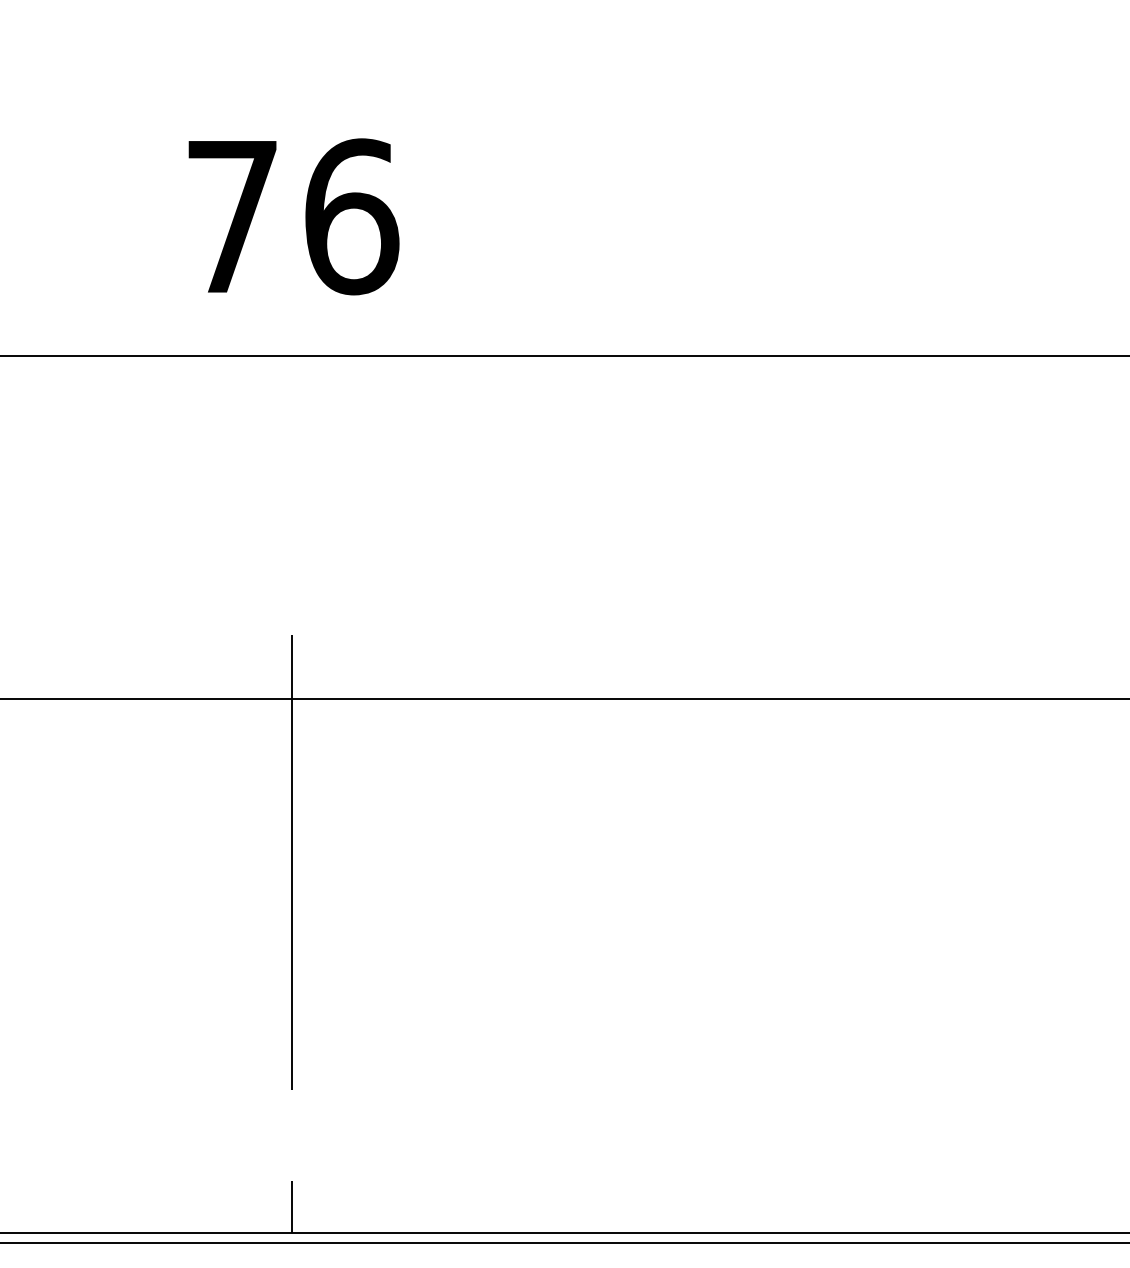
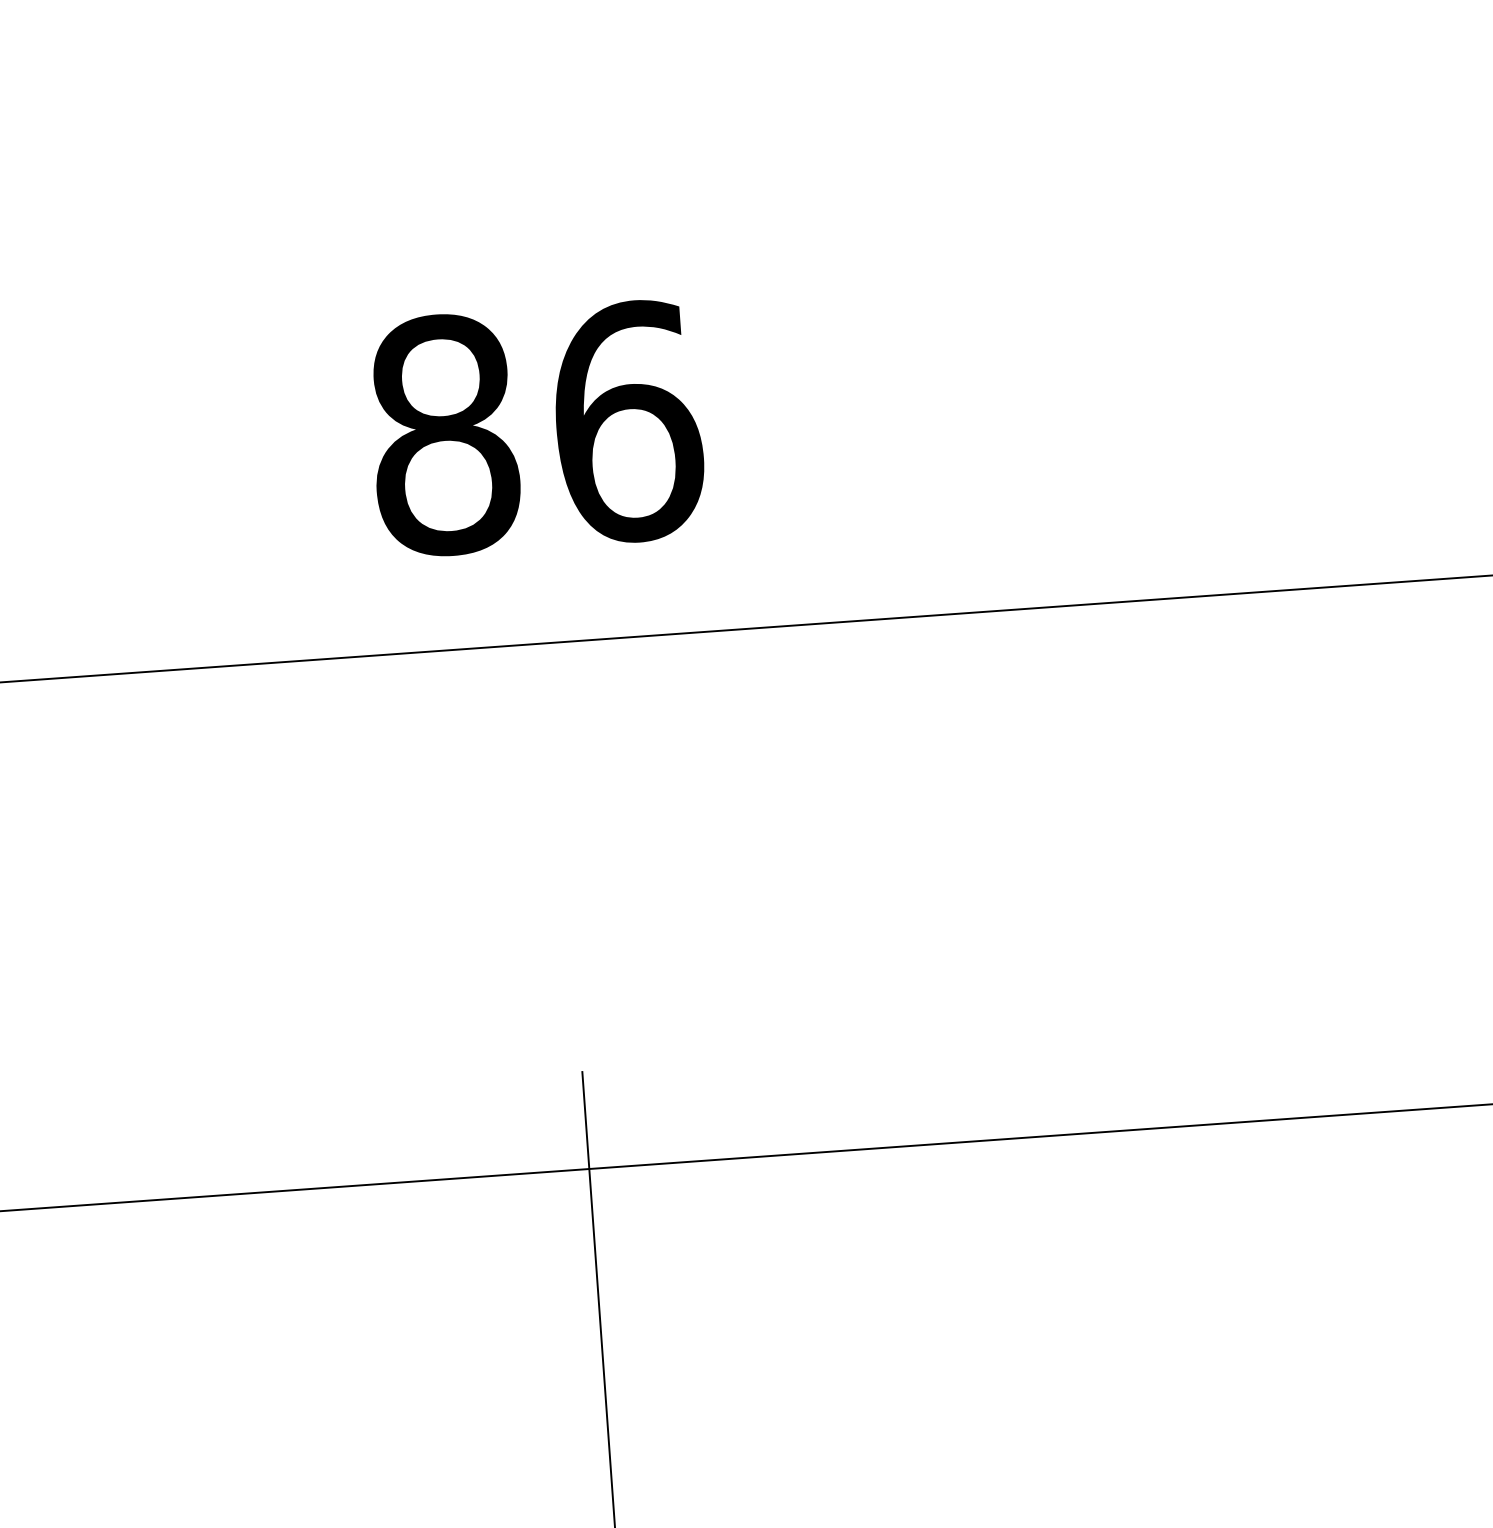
text: (232, 216) -> (444, 434), 76 -> 86

